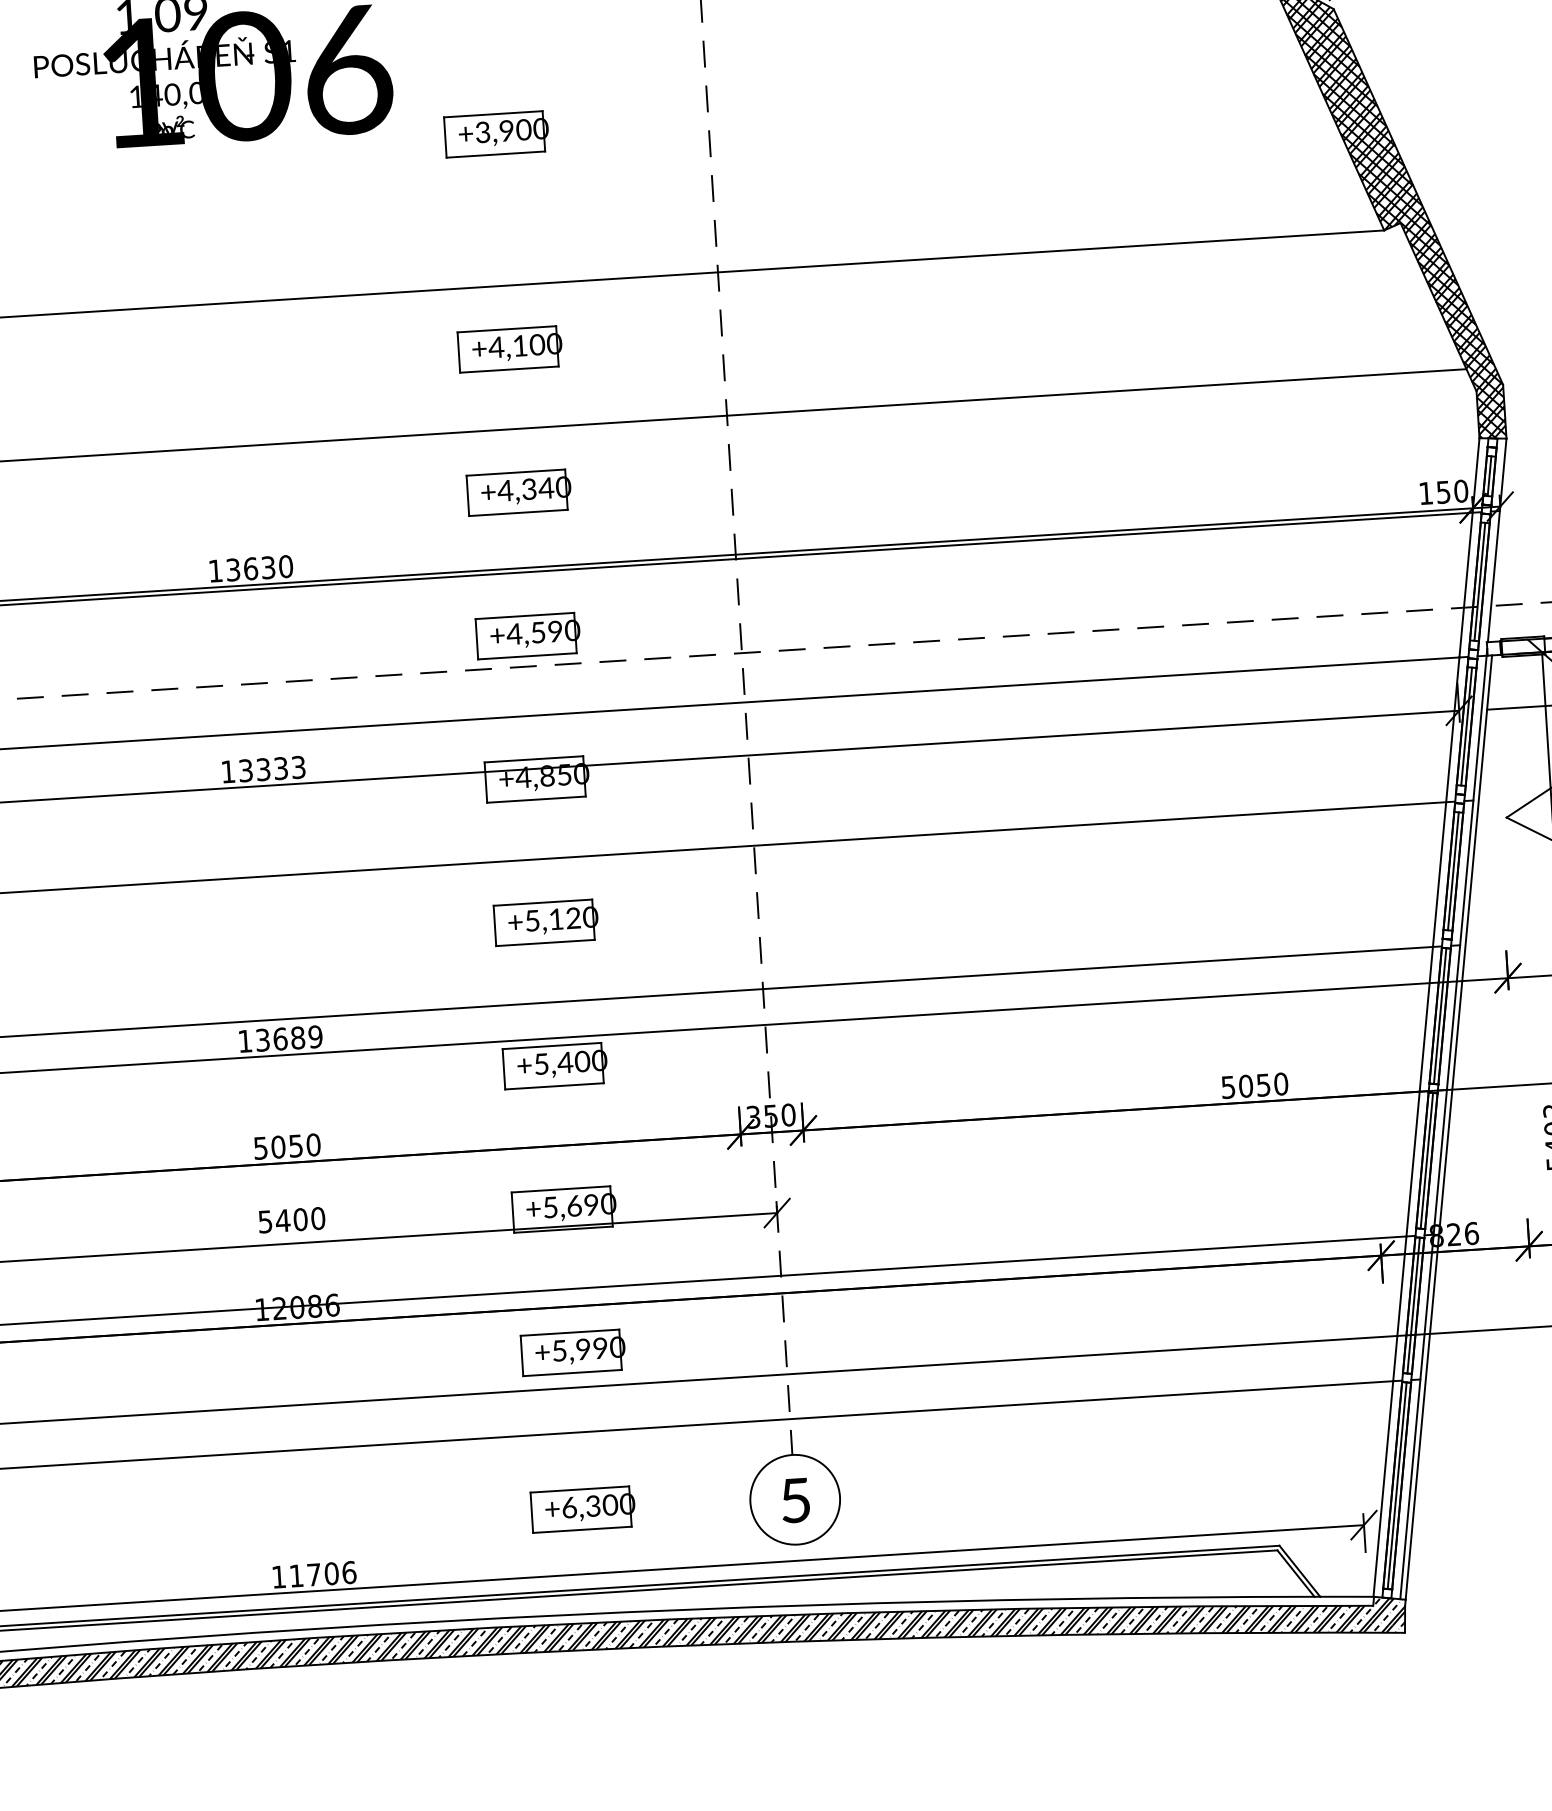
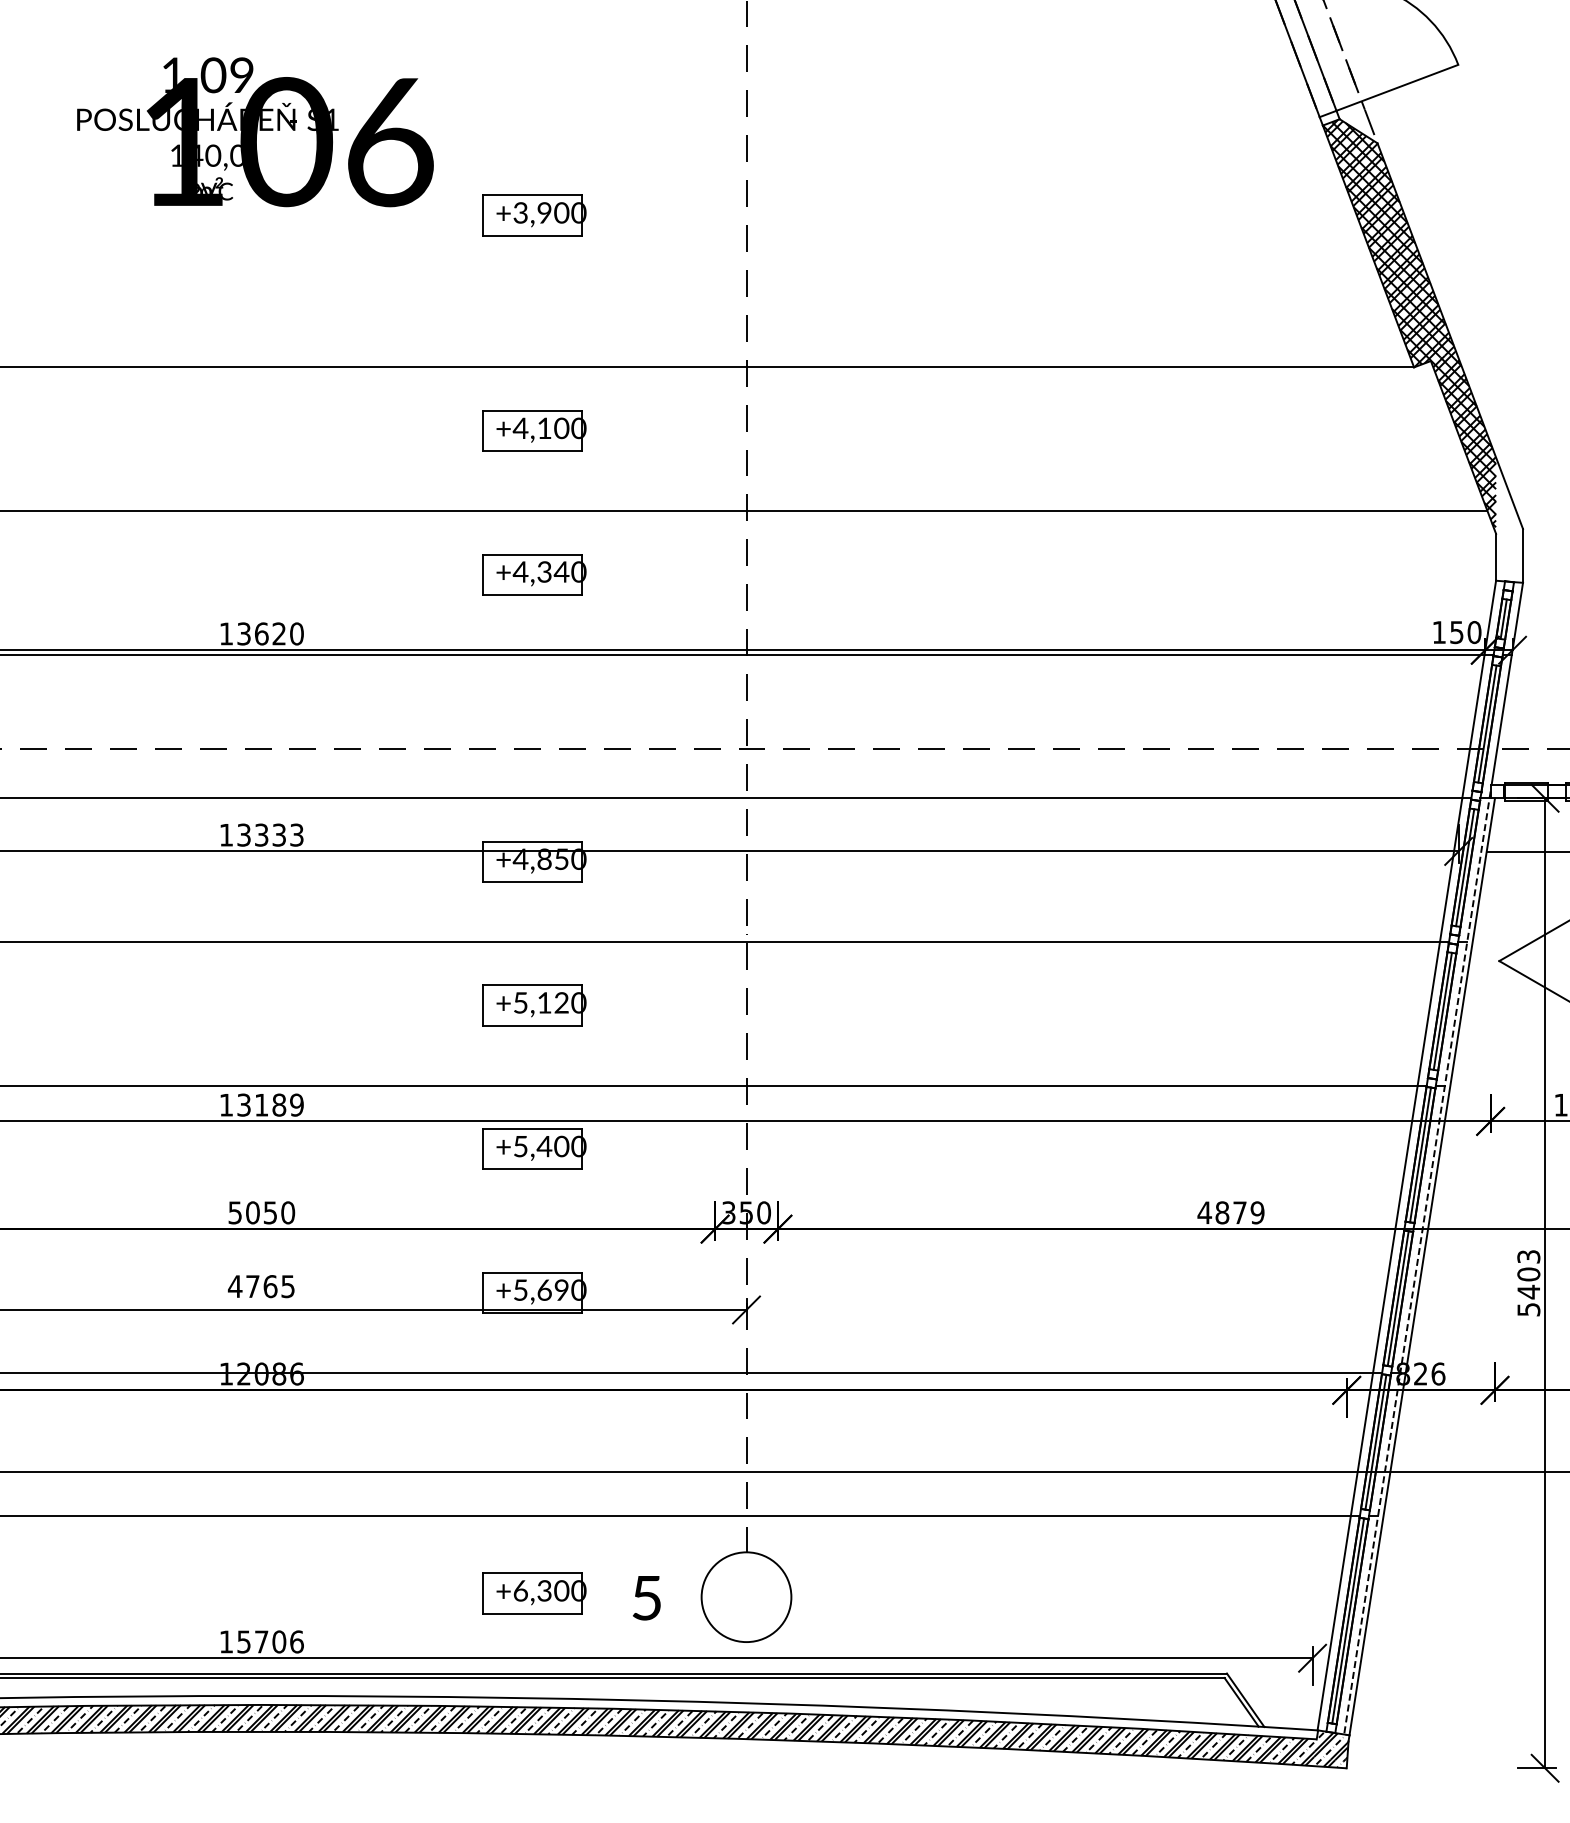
hatch: (1489, 378) -> (1509, 521), removed
text: (267, 567) -> (278, 633), 13630 -> 13620
part: (528, 636) -> (534, 718), removed
text: (280, 1038) -> (261, 1104), 13689 -> 13189
text: (1254, 1085) -> (1230, 1212), 5050 -> 4879
line: (1443, 1124) -> (1417, 1263), solid -> dashed
text: (291, 1220) -> (261, 1286), 5400 -> 4765
part: (573, 1352) -> (534, 1436), removed
text: (795, 1501) -> (646, 1598), moved
text: (295, 1575) -> (243, 1641), 11706 -> 15706

